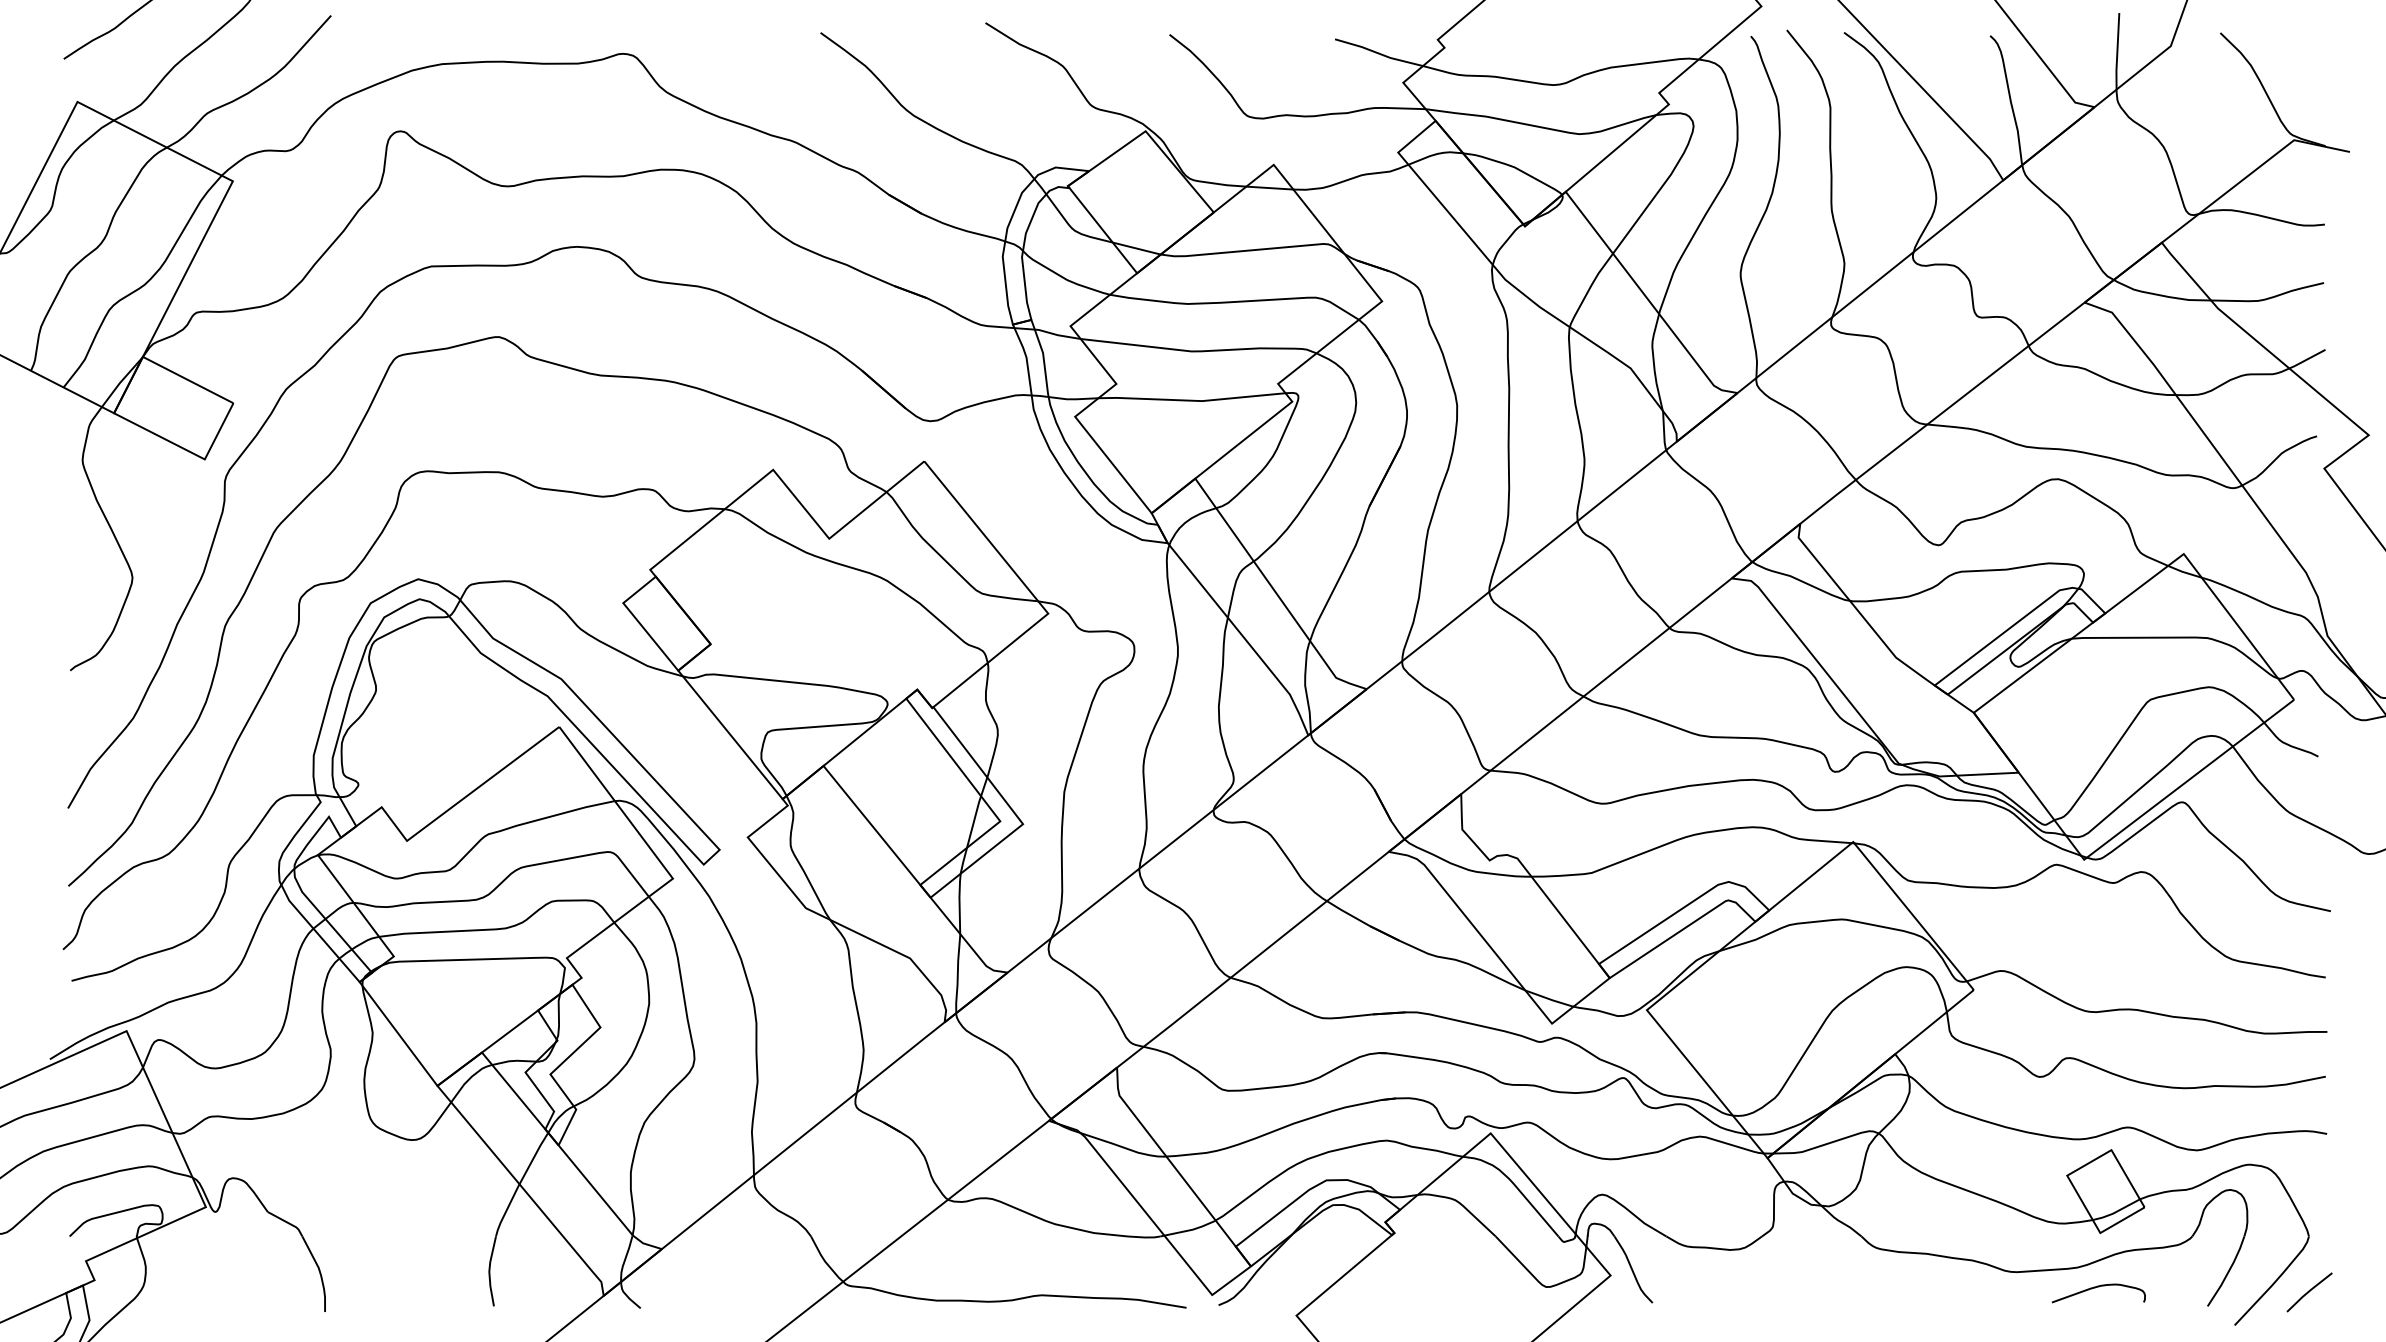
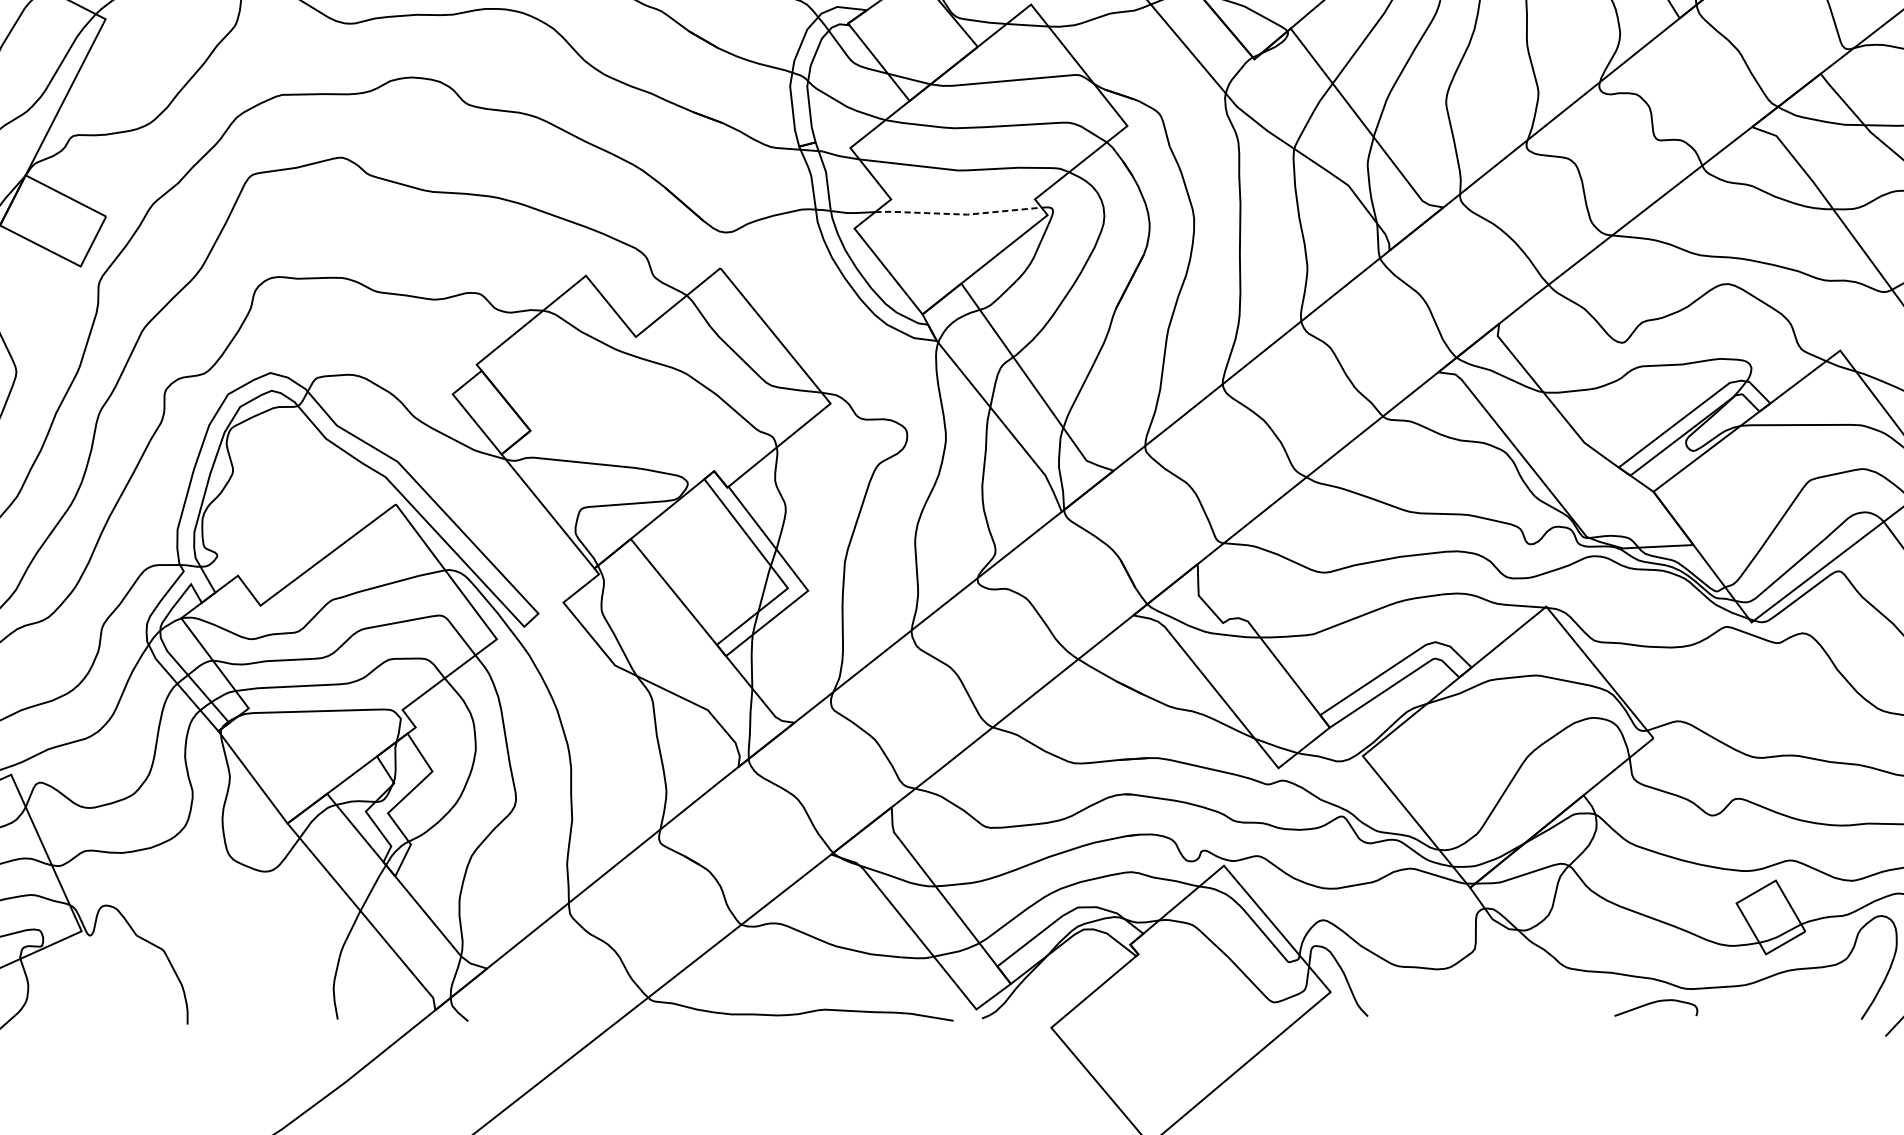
line: (1192, 400) -> (958, 214), solid -> dashed
curve: (2095, 1288) -> (1653, 1003), moved

